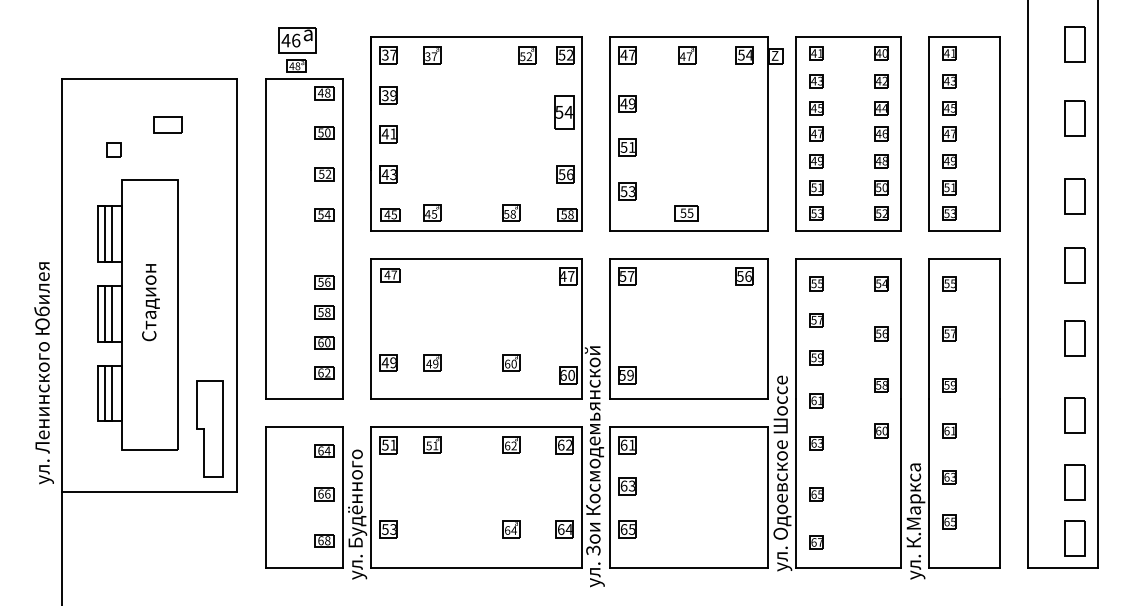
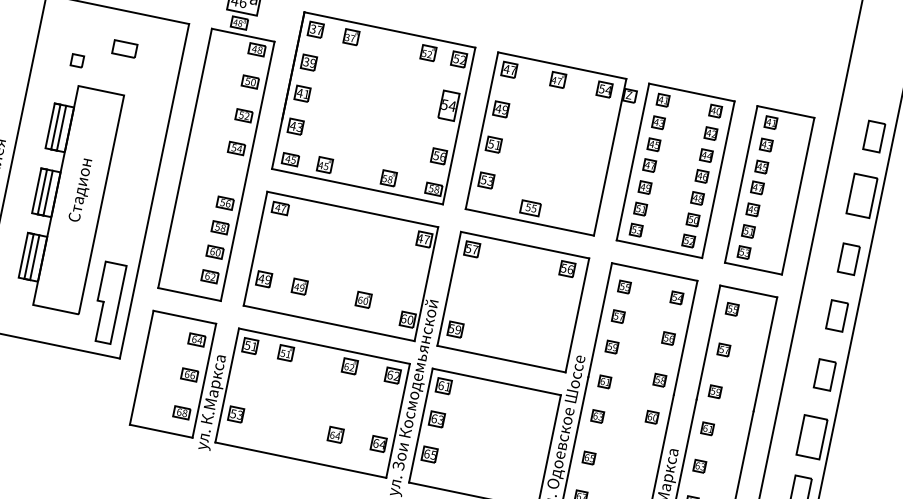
part: (1074, 118) -> (861, 196), size x1.4
part: (1074, 415) -> (811, 437), size x1.4
text: (357, 497) -> (216, 383), ул. Будённого -> ул. К.Маркса

